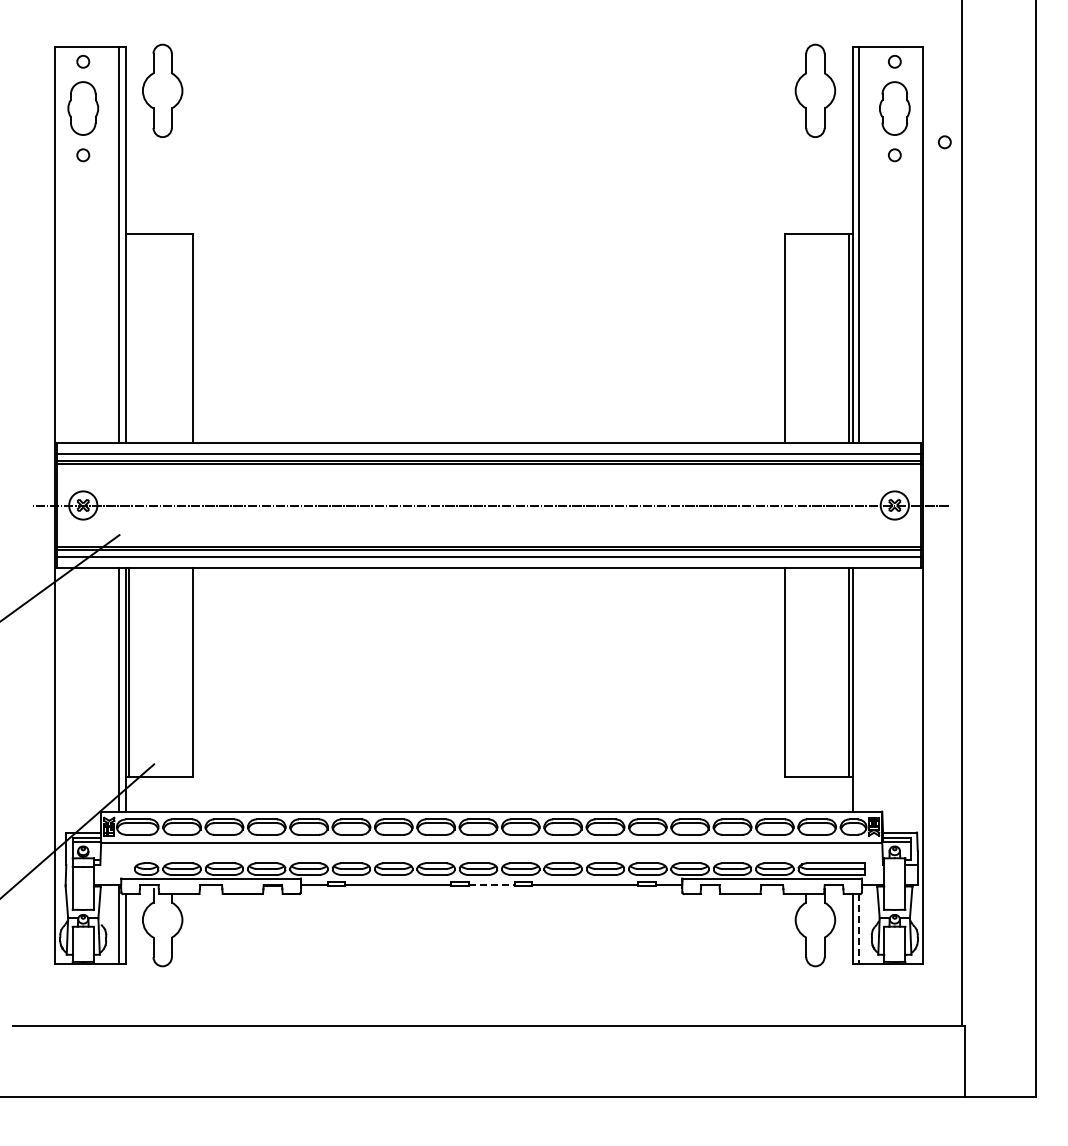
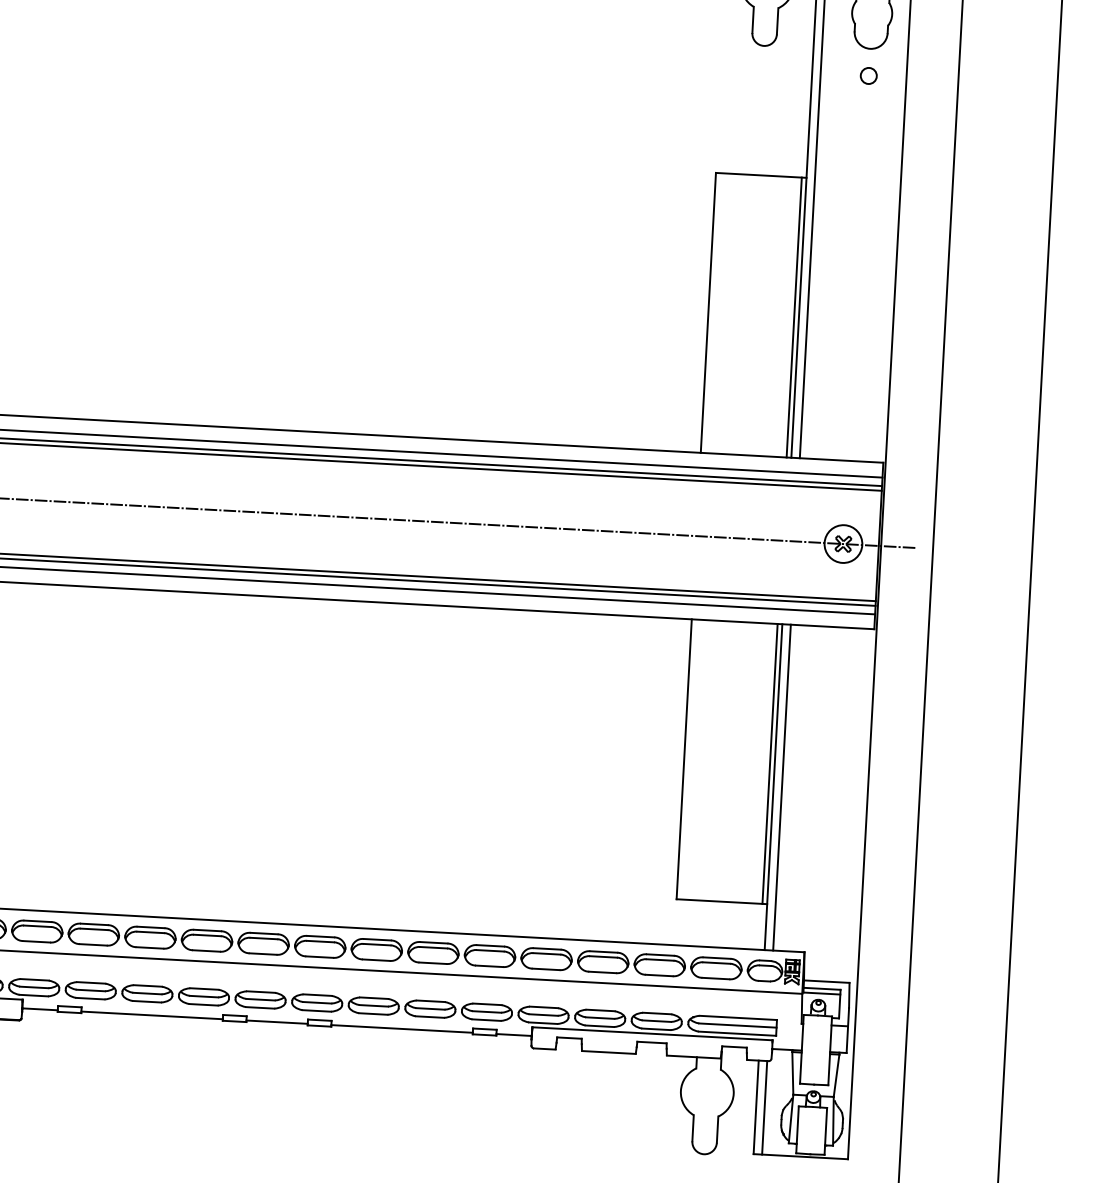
circle: (944, 142) -> (936, 62), removed
line: (858, 689) -> (781, 787), added
line: (491, 885) -> (276, 1022), dashed -> solid
line: (858, 929) -> (764, 1108), dashed -> solid

